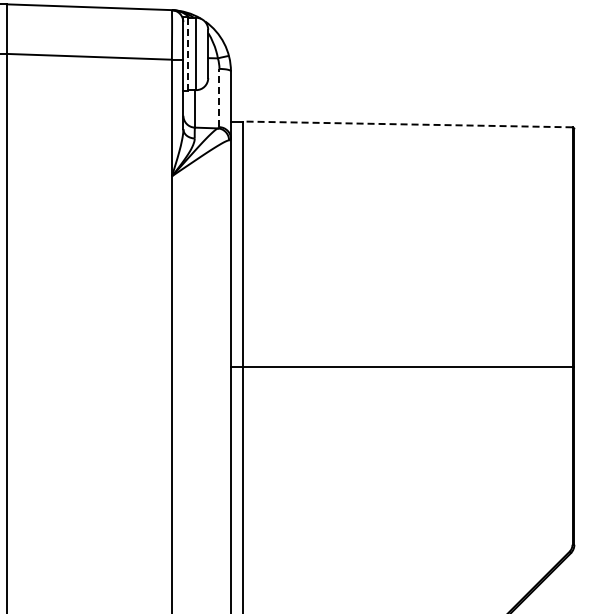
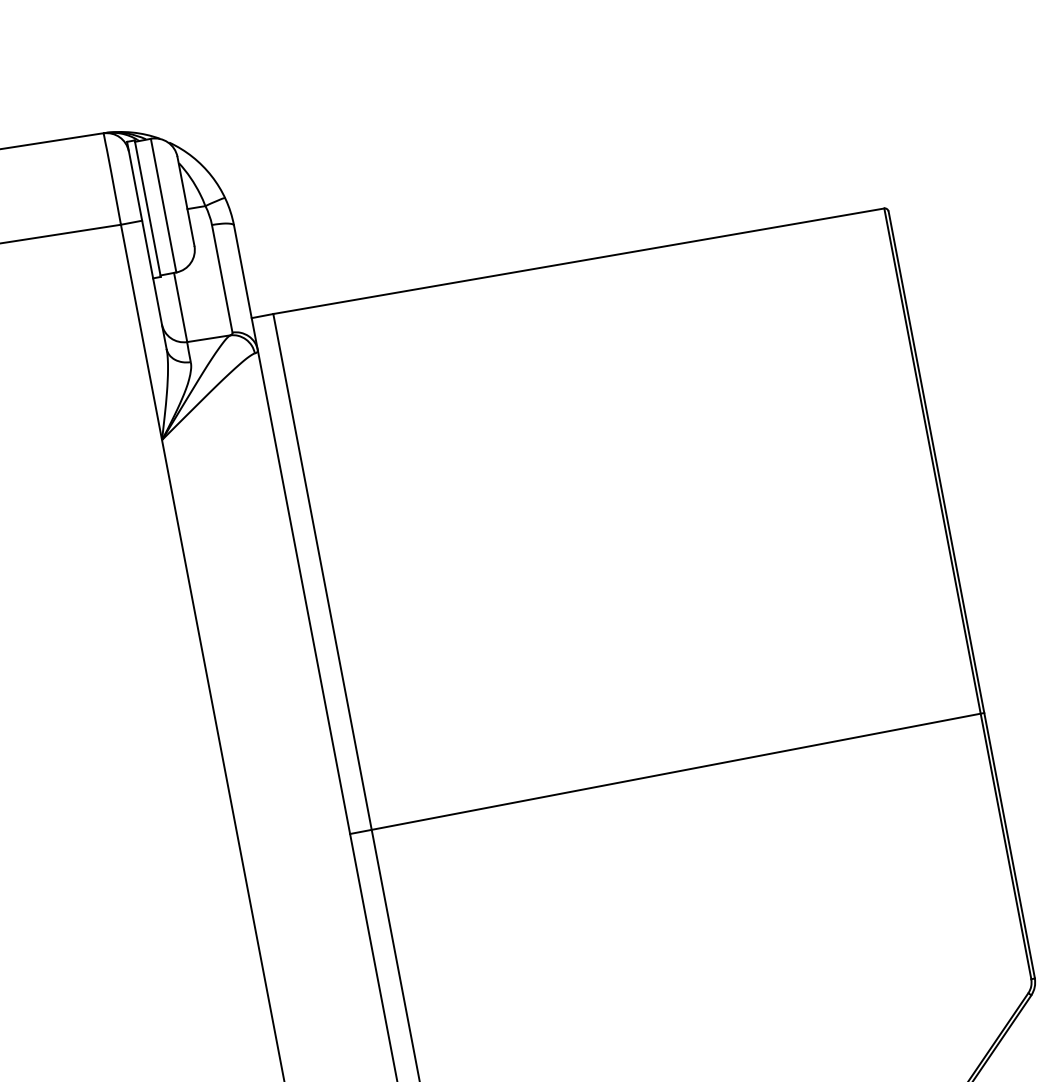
line: (187, 53) -> (147, 207), dashed -> solid
line: (219, 97) -> (222, 277), dashed -> solid
line: (407, 124) -> (578, 261), dashed -> solid
line: (402, 366) -> (666, 772), moved

